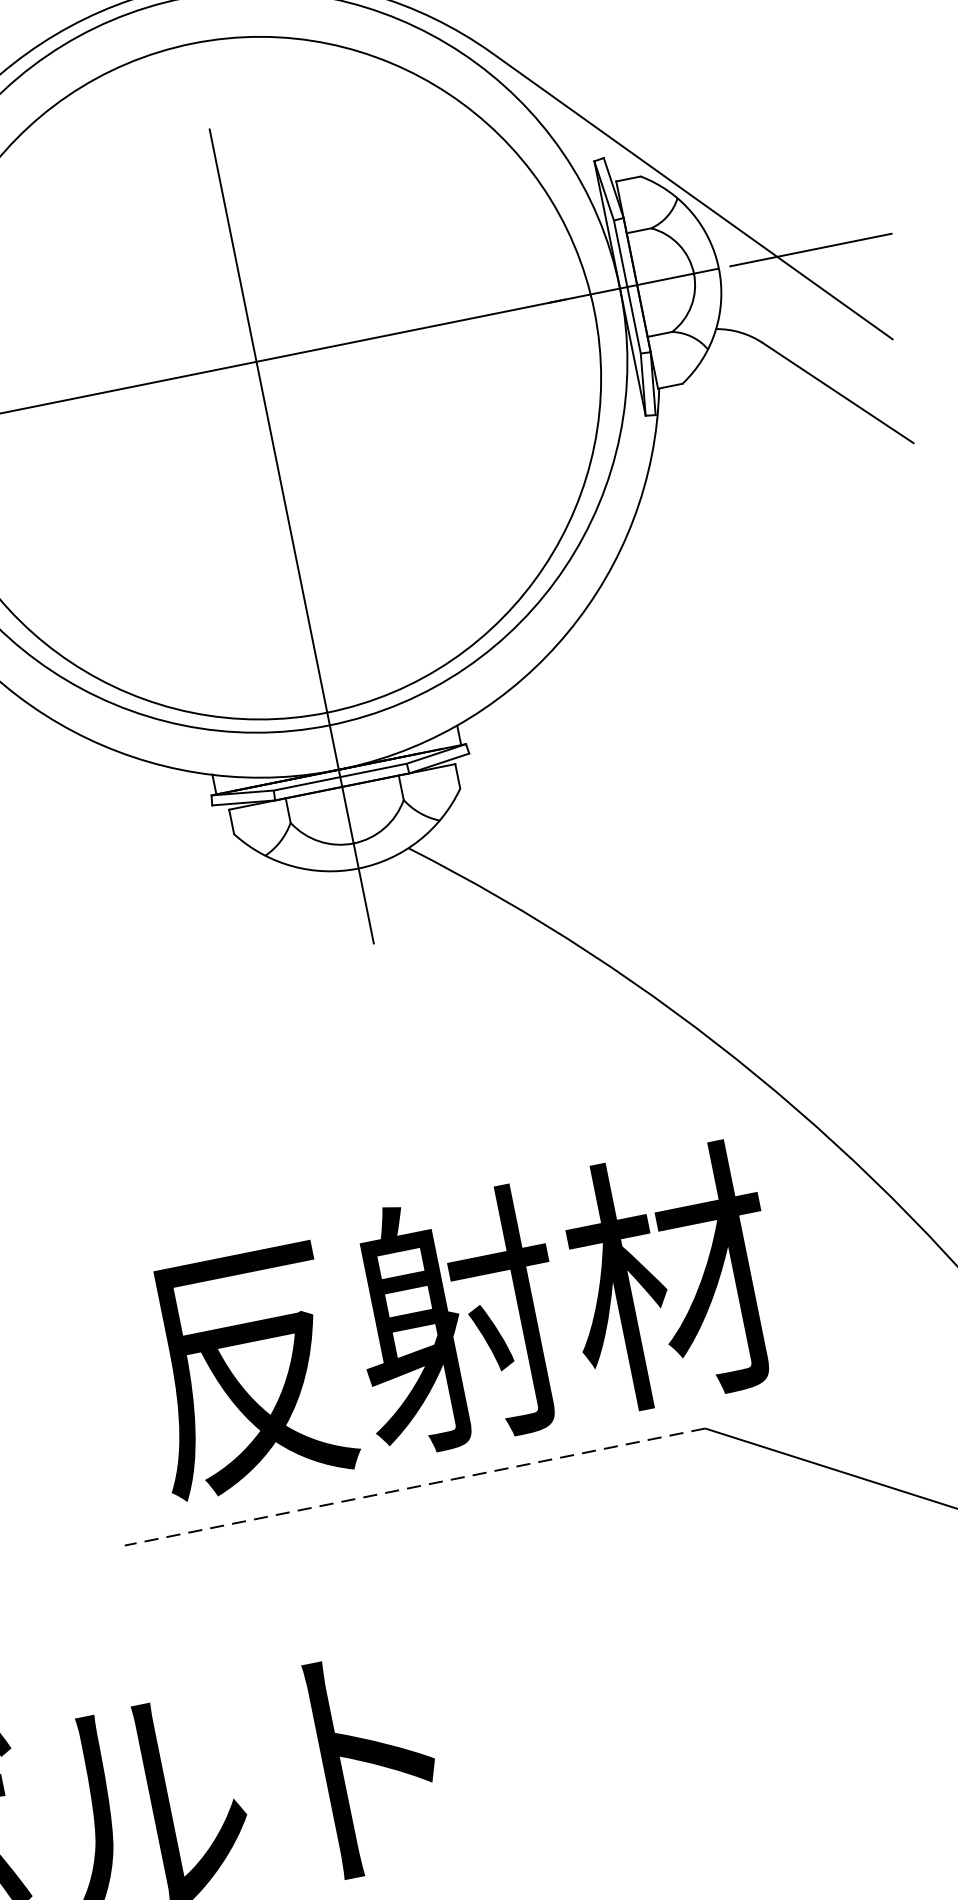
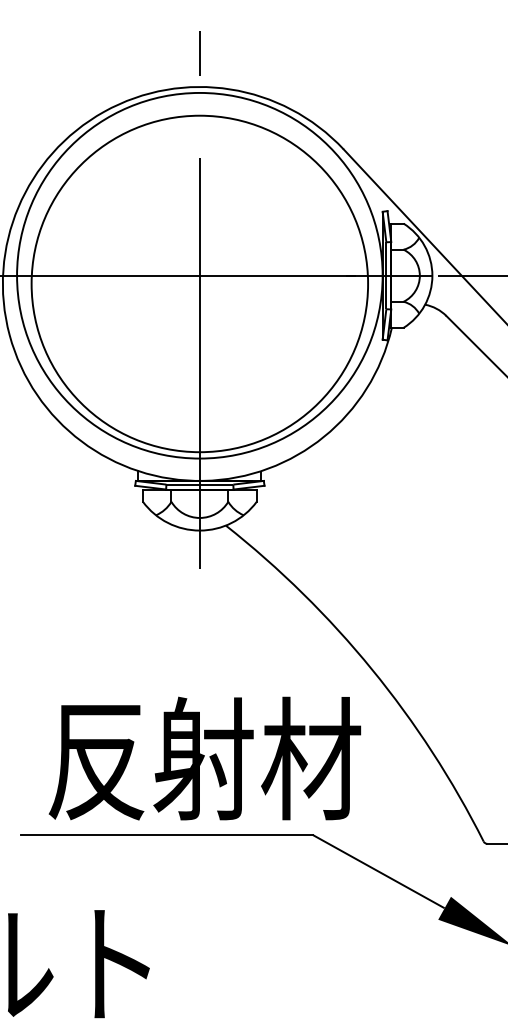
line: (414, 1486) -> (166, 834), dashed -> solid

